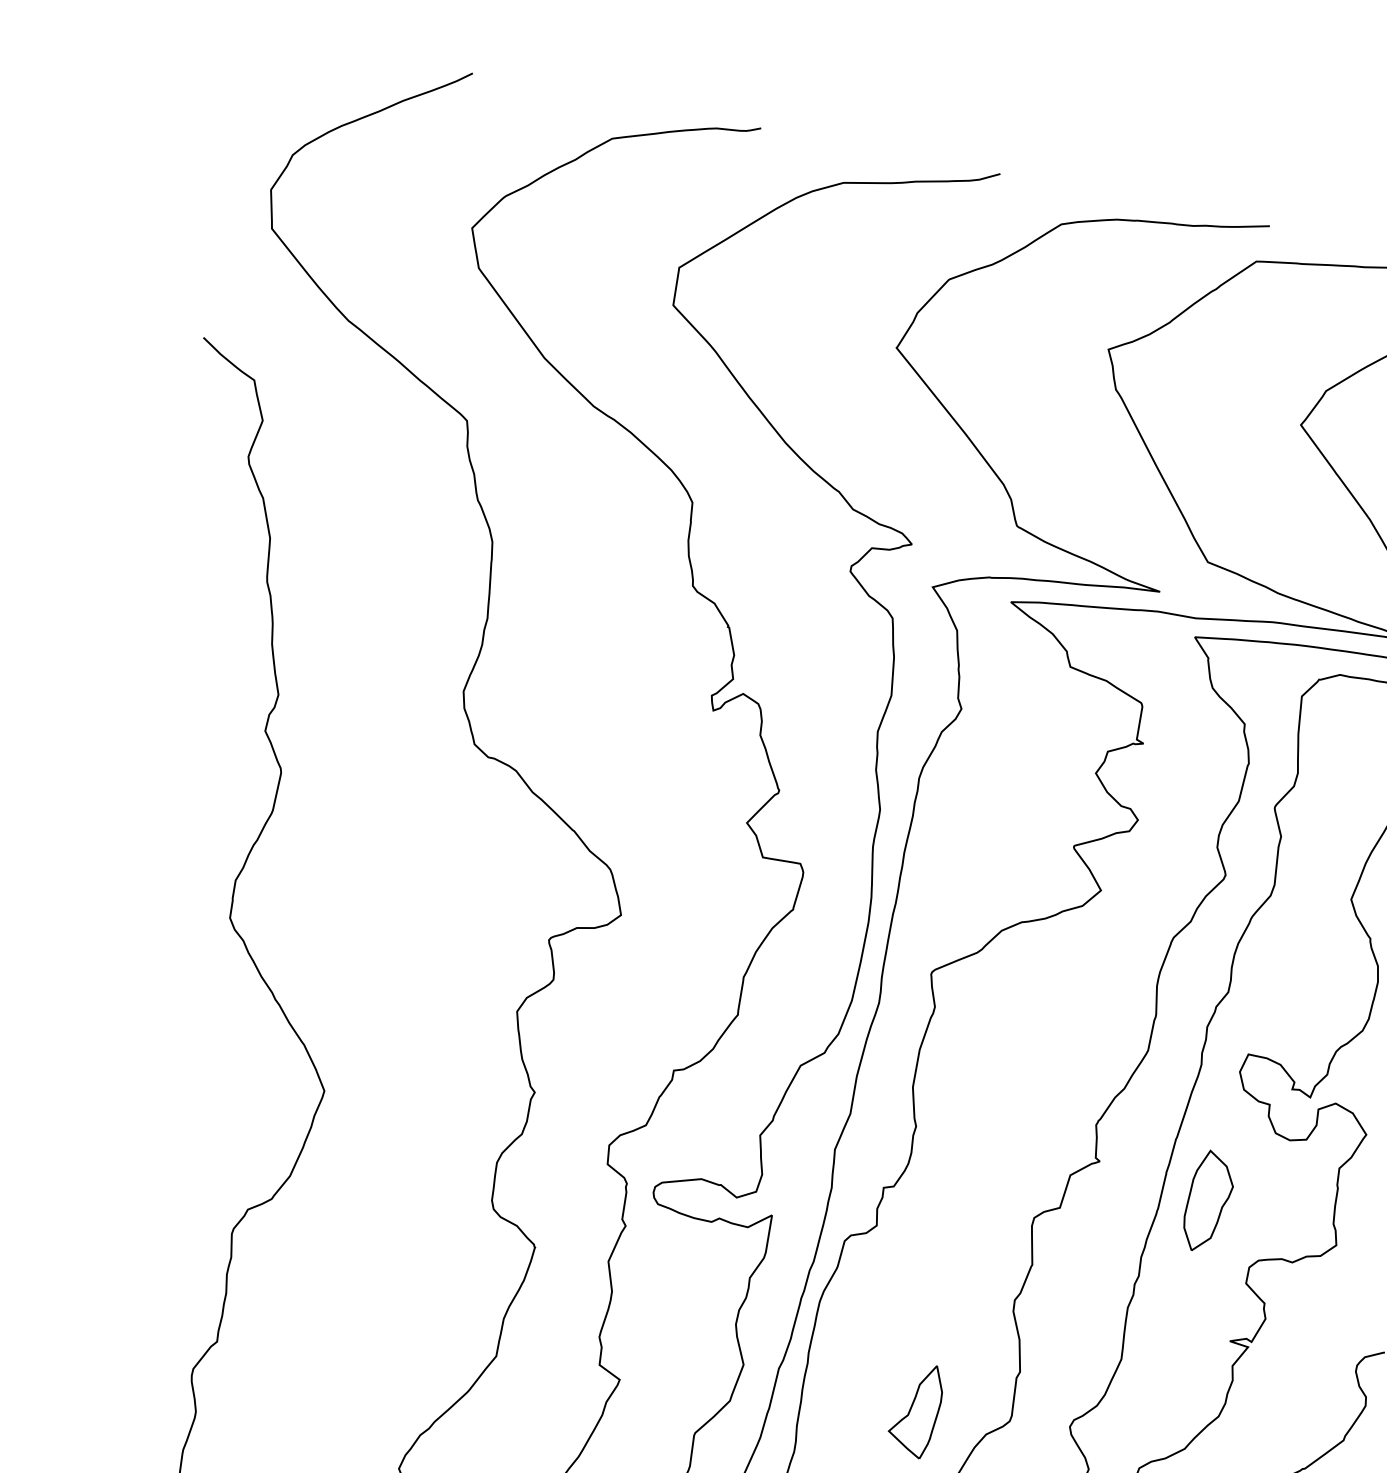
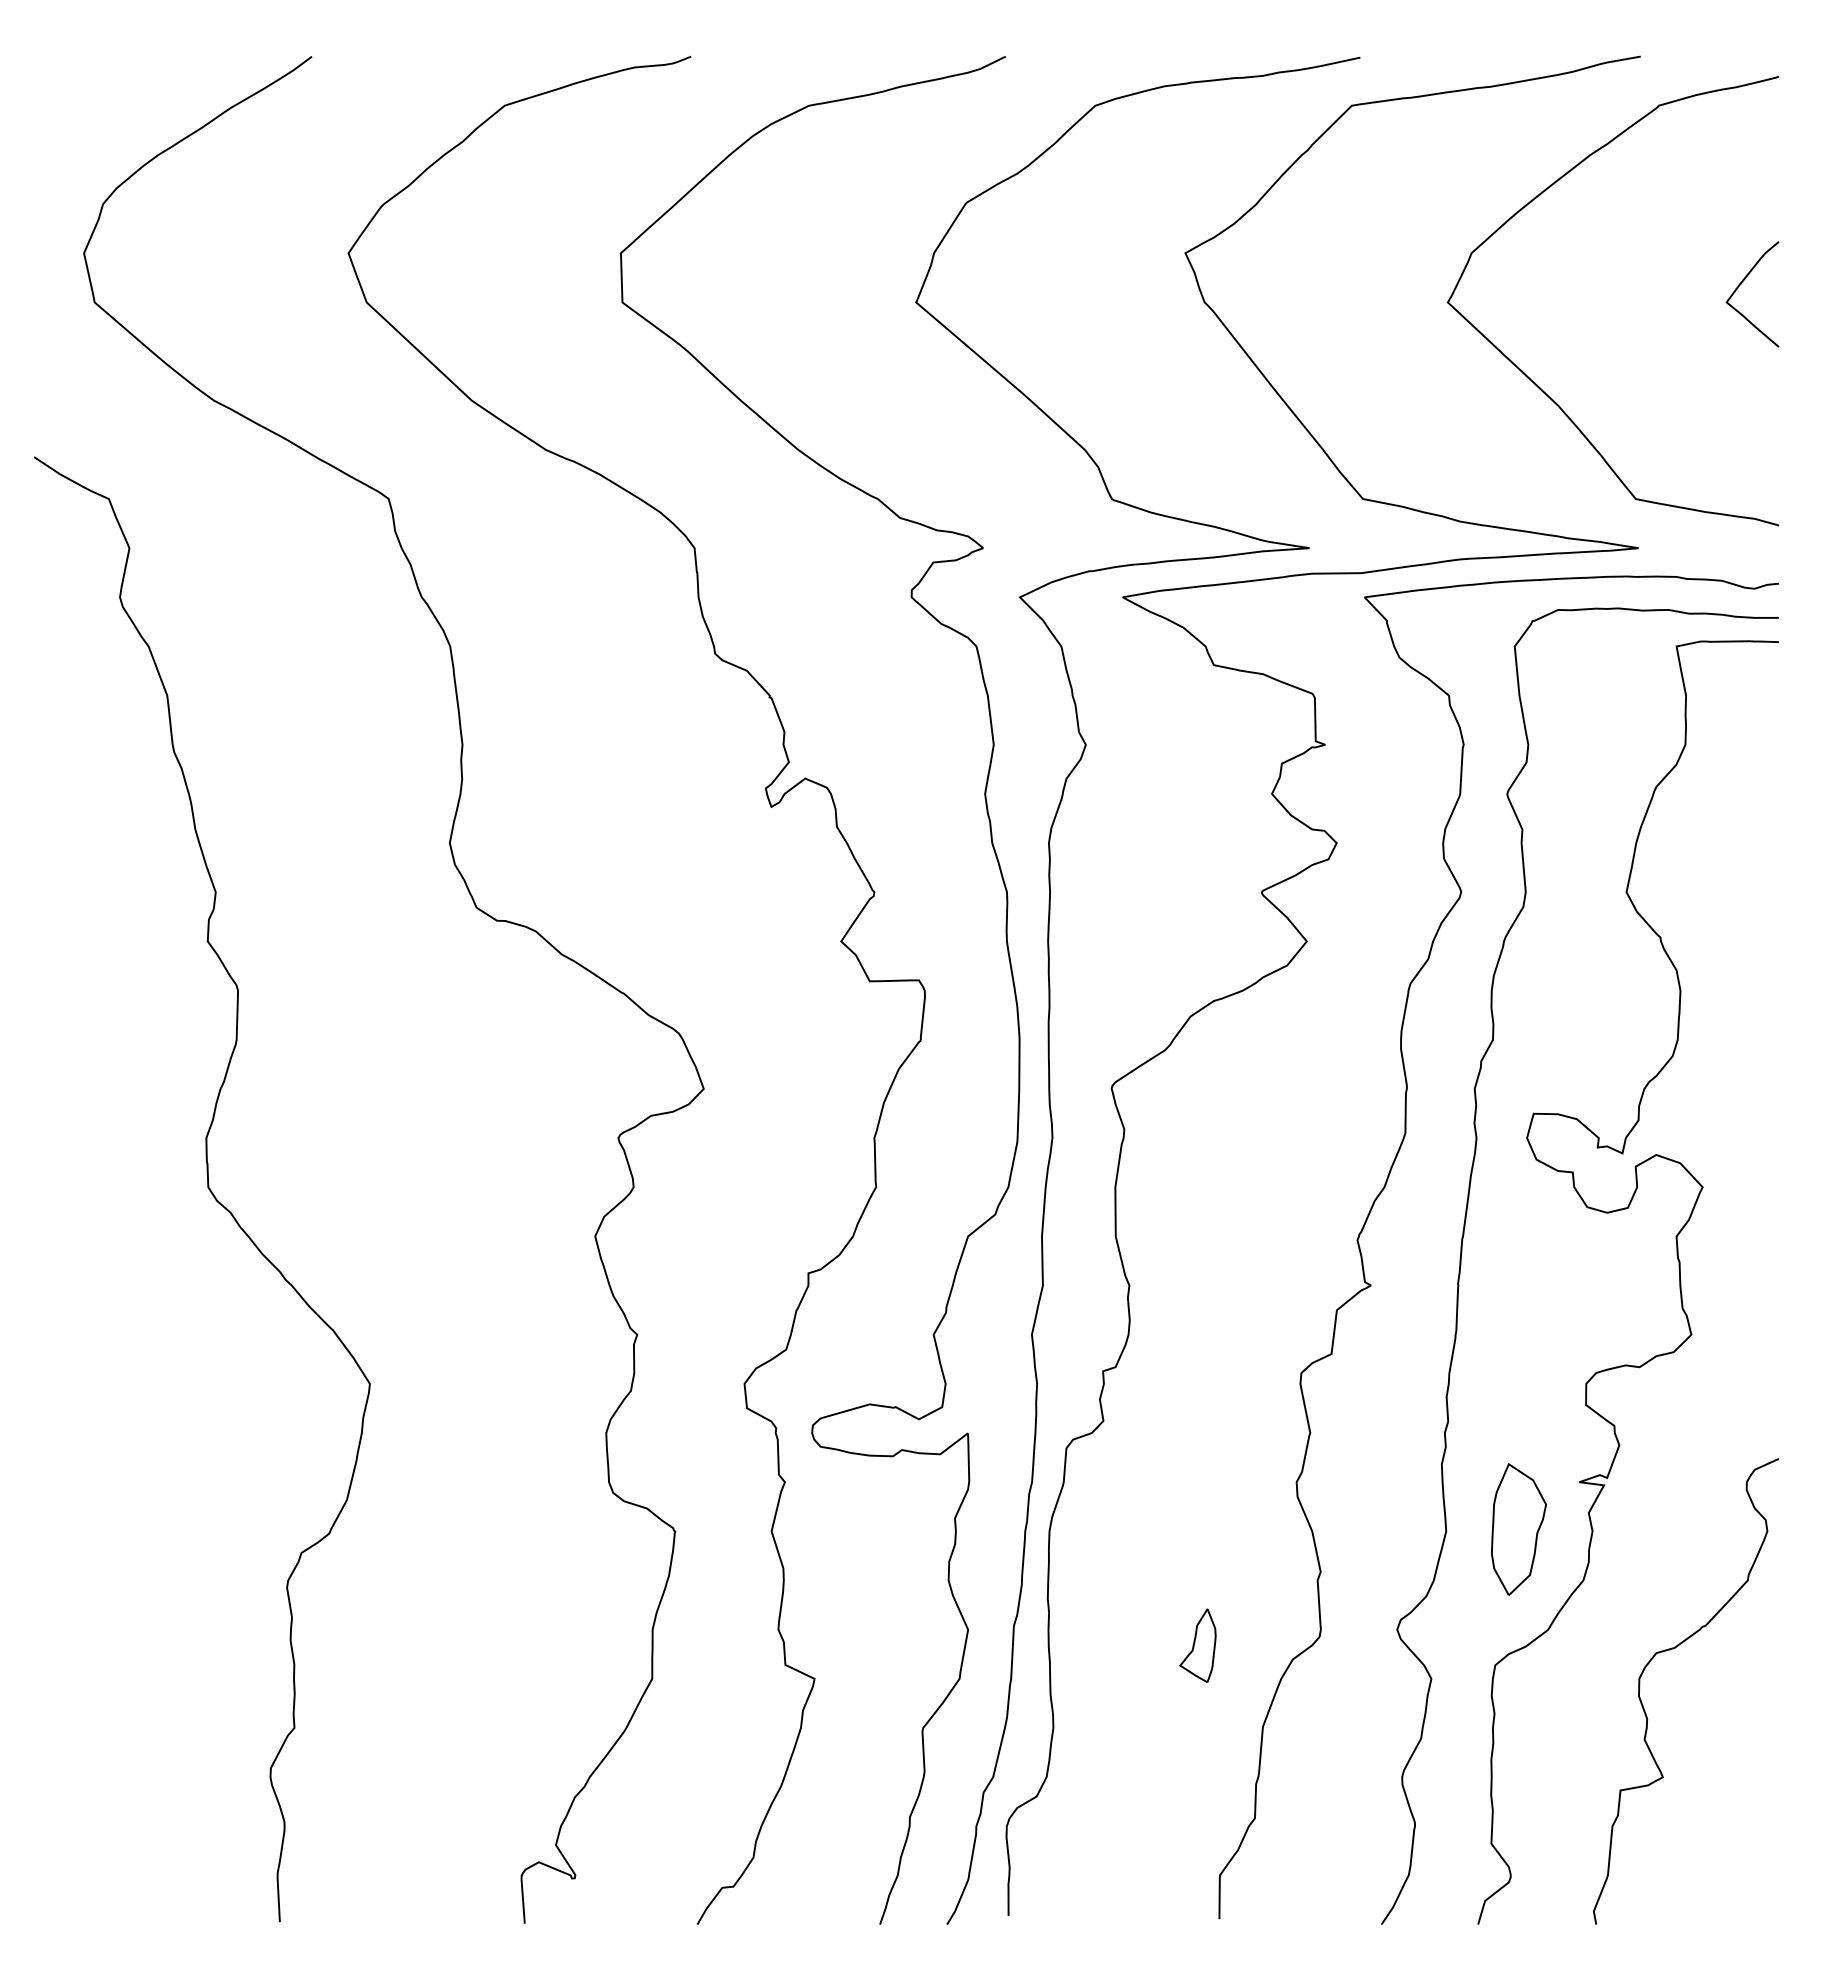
part: (1208, 1201) -> (1518, 1529), moved
part: (915, 1409) -> (1197, 1645), size x0.6

